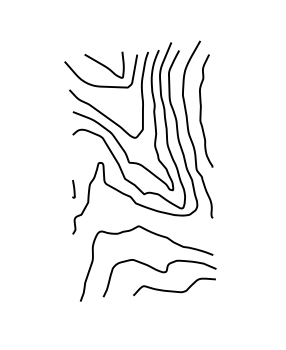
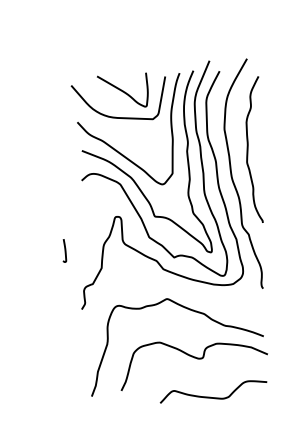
line: (73, 189) -> (64, 251), moved
curve: (174, 290) -> (213, 396), moved

